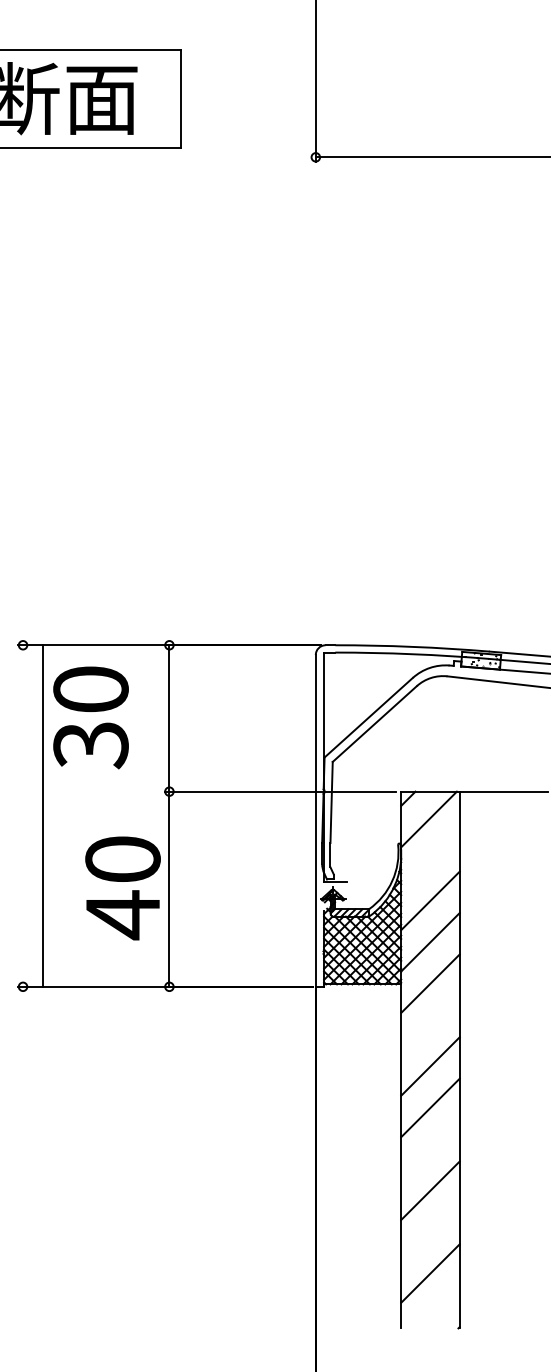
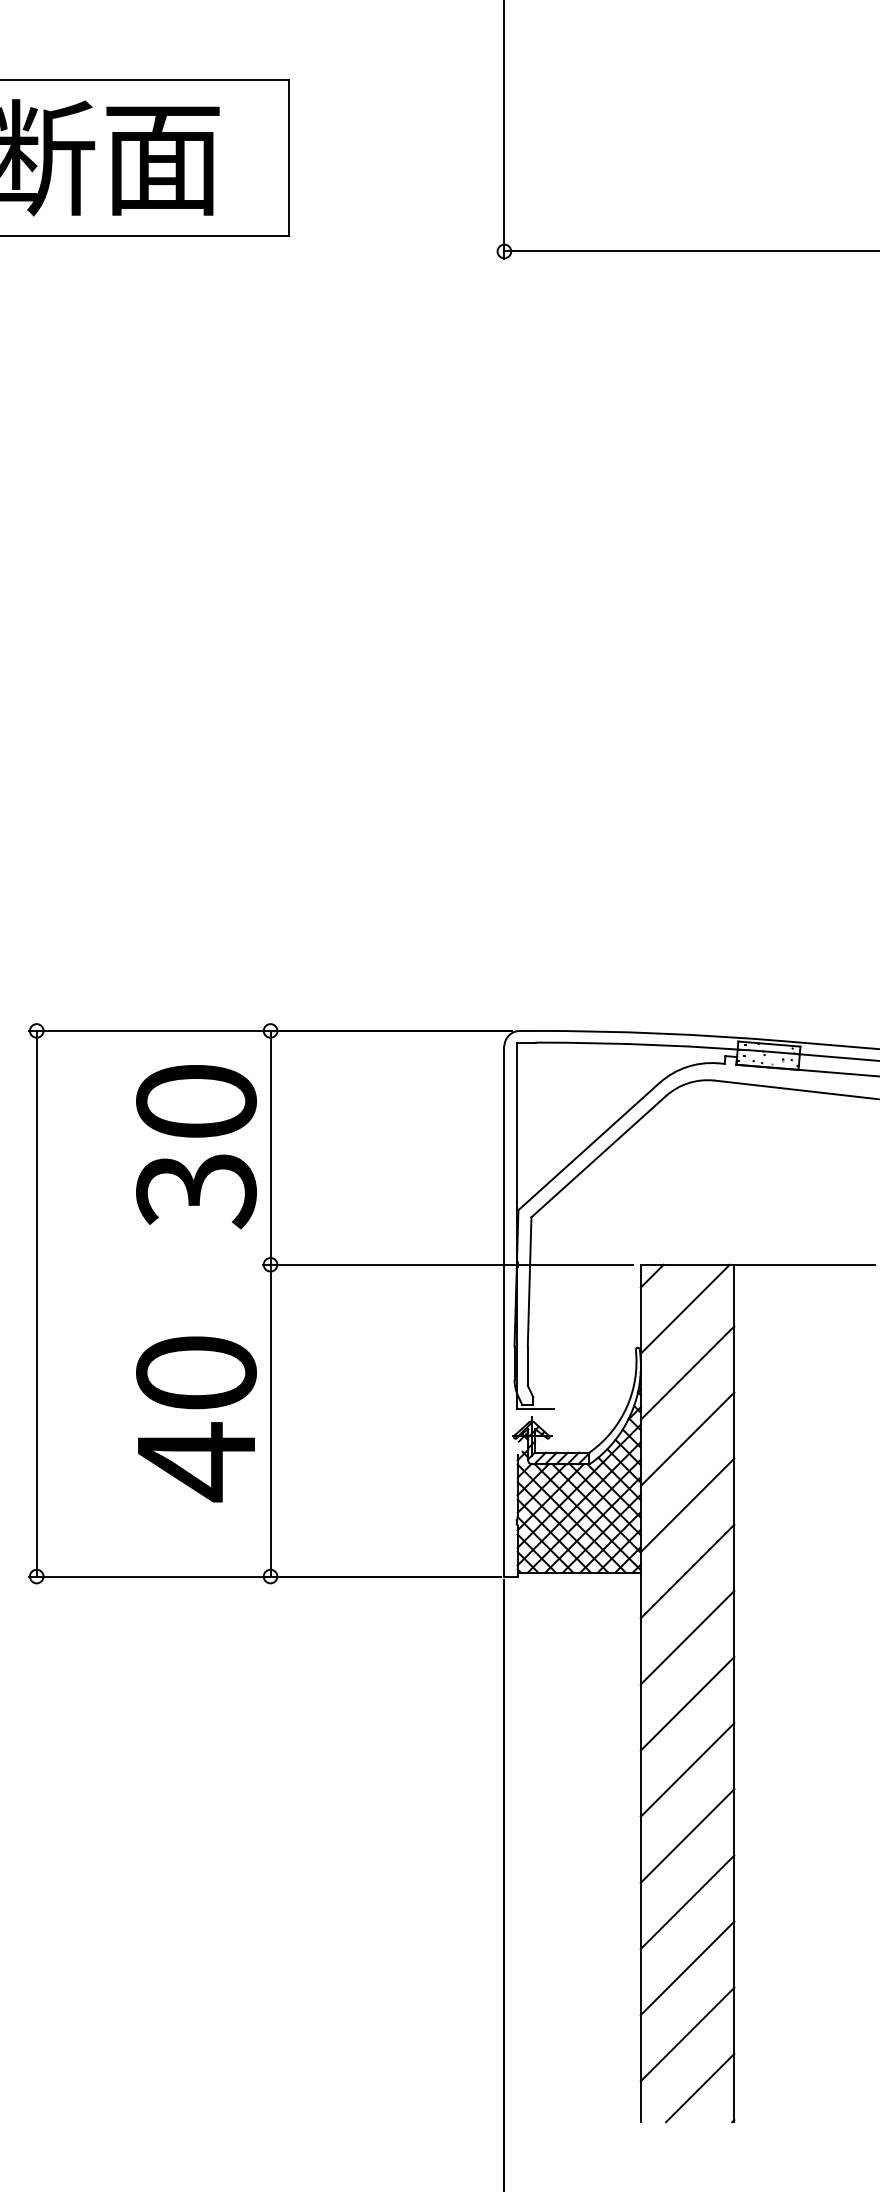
text: (90, 717) -> (195, 1146), moved
line: (43, 815) -> (37, 1302), moved
line: (430, 859) -> (687, 1373), added
line: (430, 1024) -> (687, 1636), added
line: (430, 1149) -> (687, 1836), added
line: (430, 1231) -> (687, 1967), added
line: (438, 1306) -> (700, 2087), added

